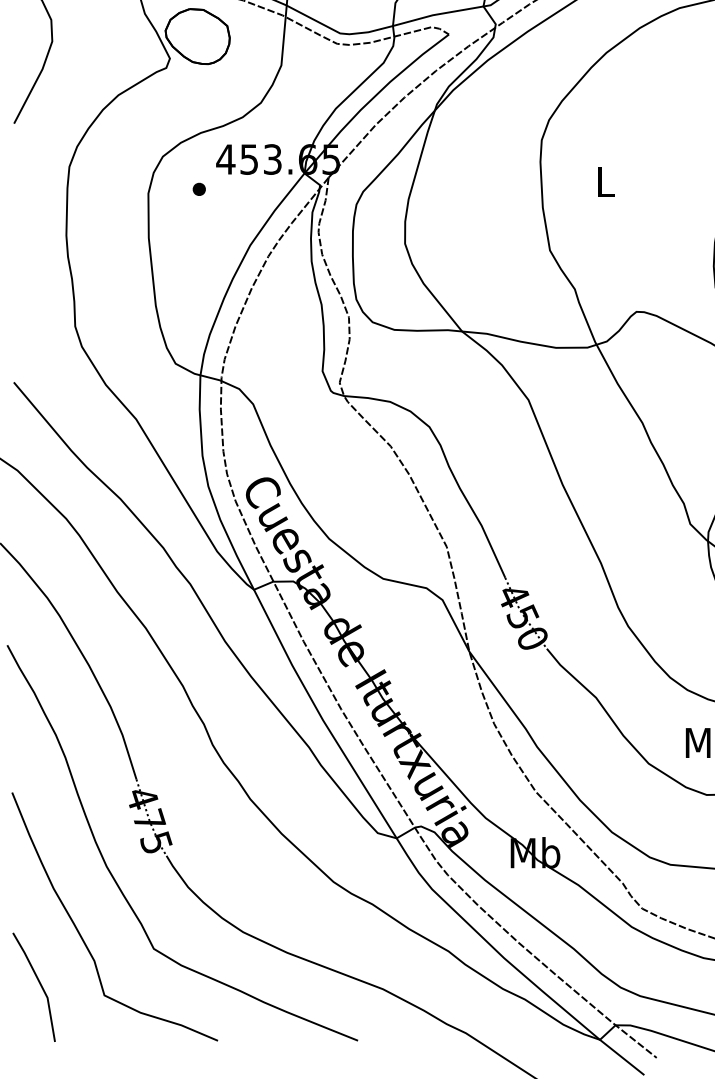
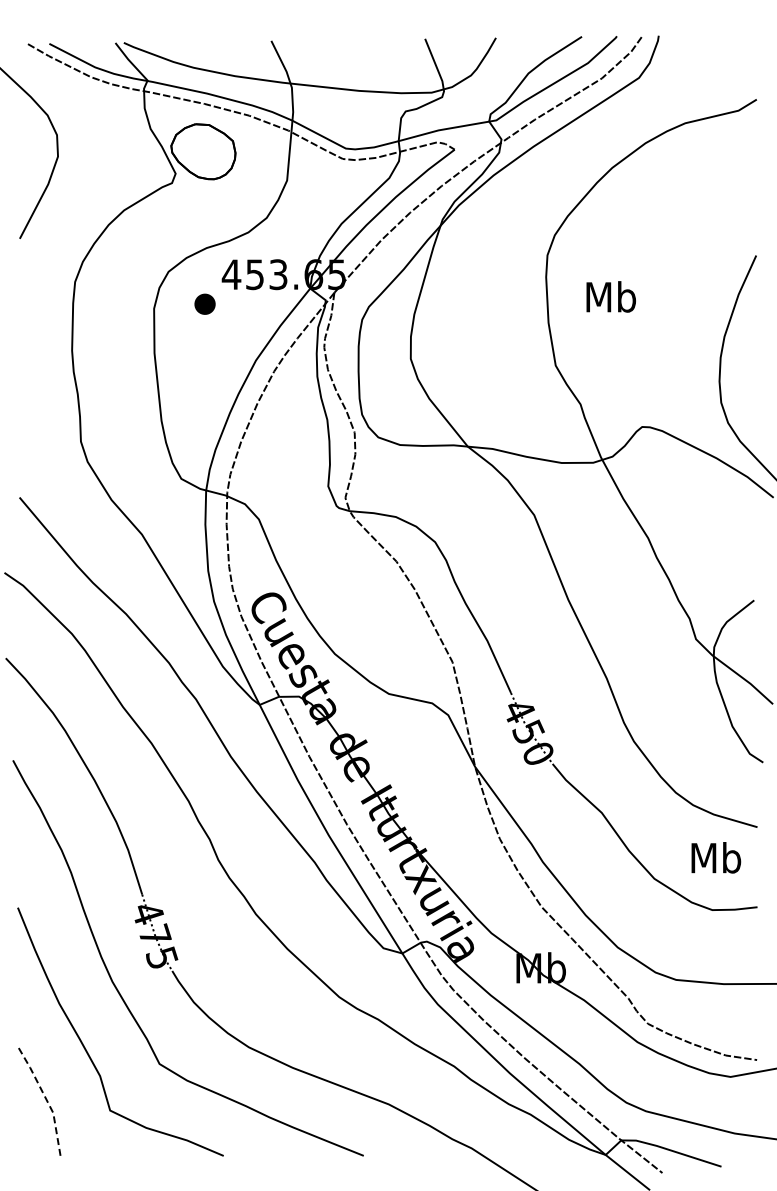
text: (605, 181) -> (611, 296), L -> Mb
part: (198, 189) -> (204, 304), size x1.6
line: (40, 985) -> (46, 1100), solid -> dashed

